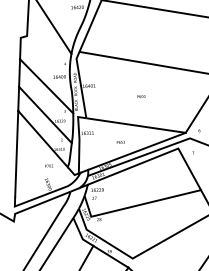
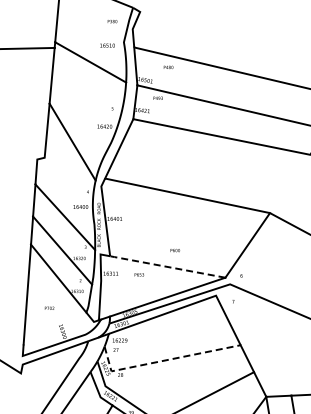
text: (140, 96) -> (174, 250), moved
line: (134, 125) -> (166, 266), solid -> dashed
text: (121, 142) -> (139, 274), moved
text: (49, 165) -> (49, 307), moved
line: (135, 205) -> (163, 360), solid -> dashed

